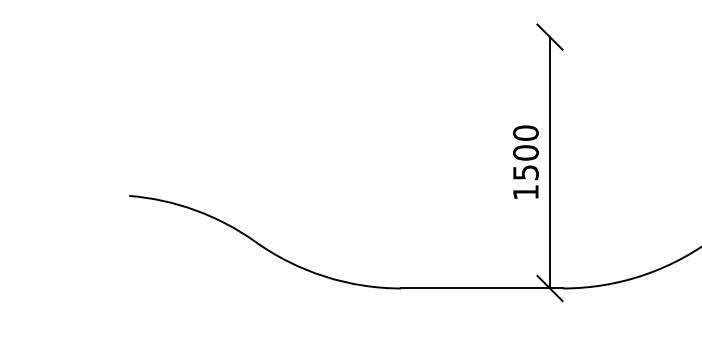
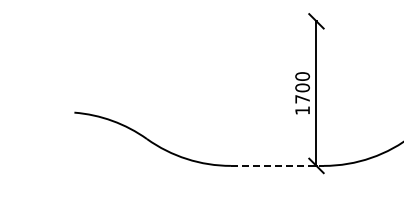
text: (525, 173) -> (302, 99), 1500 -> 1700
line: (482, 287) -> (277, 165), solid -> dashed

